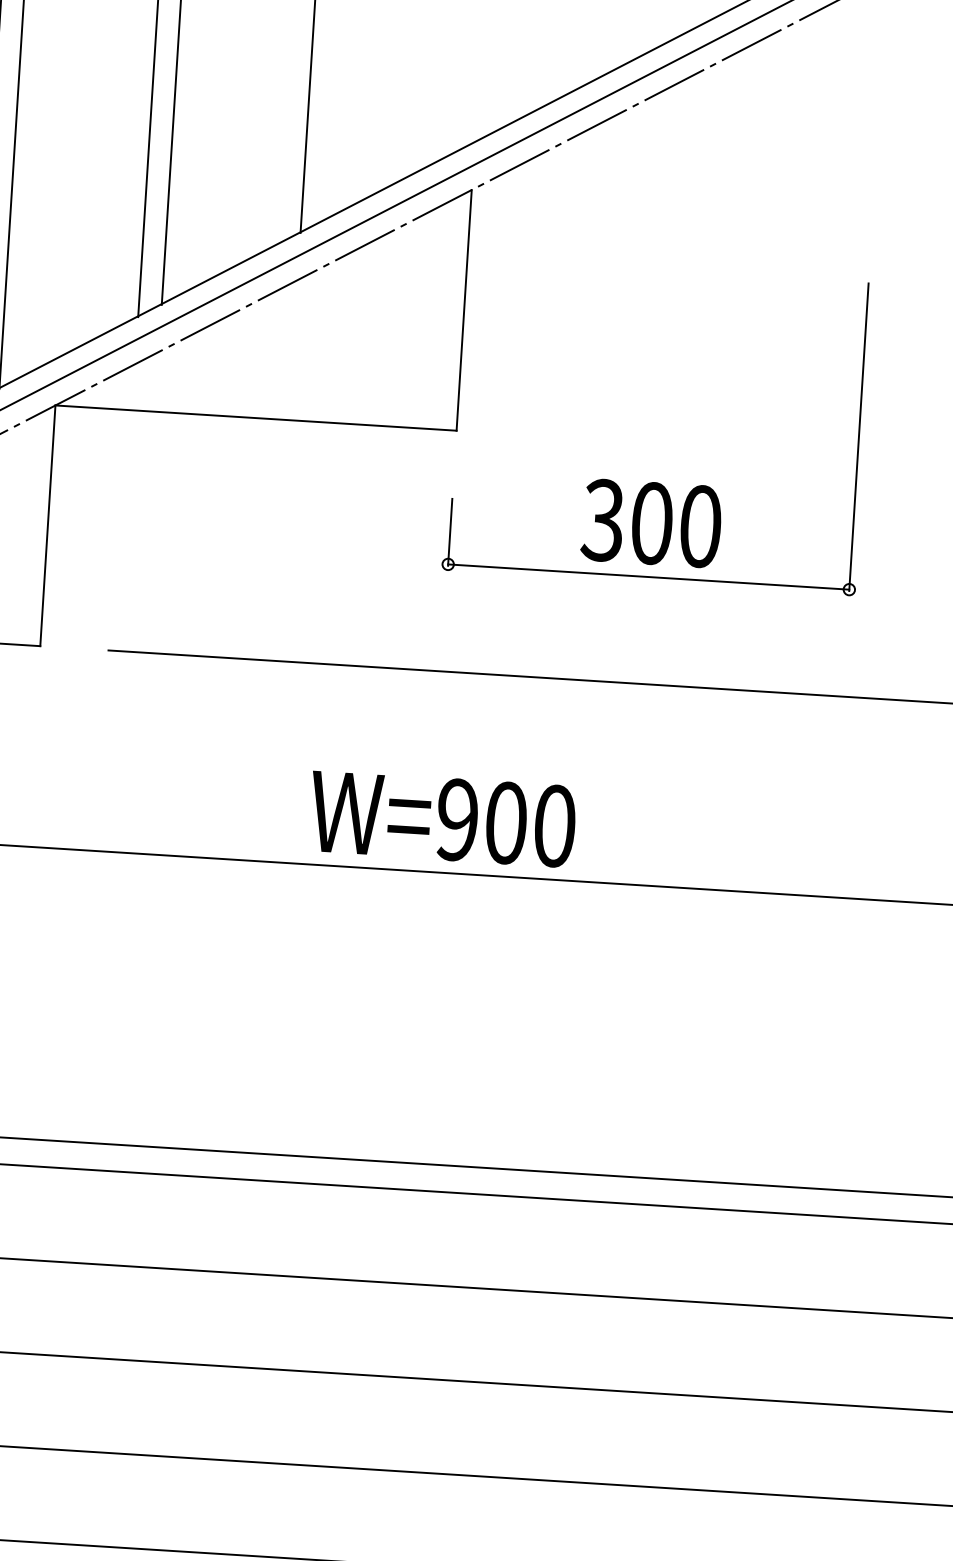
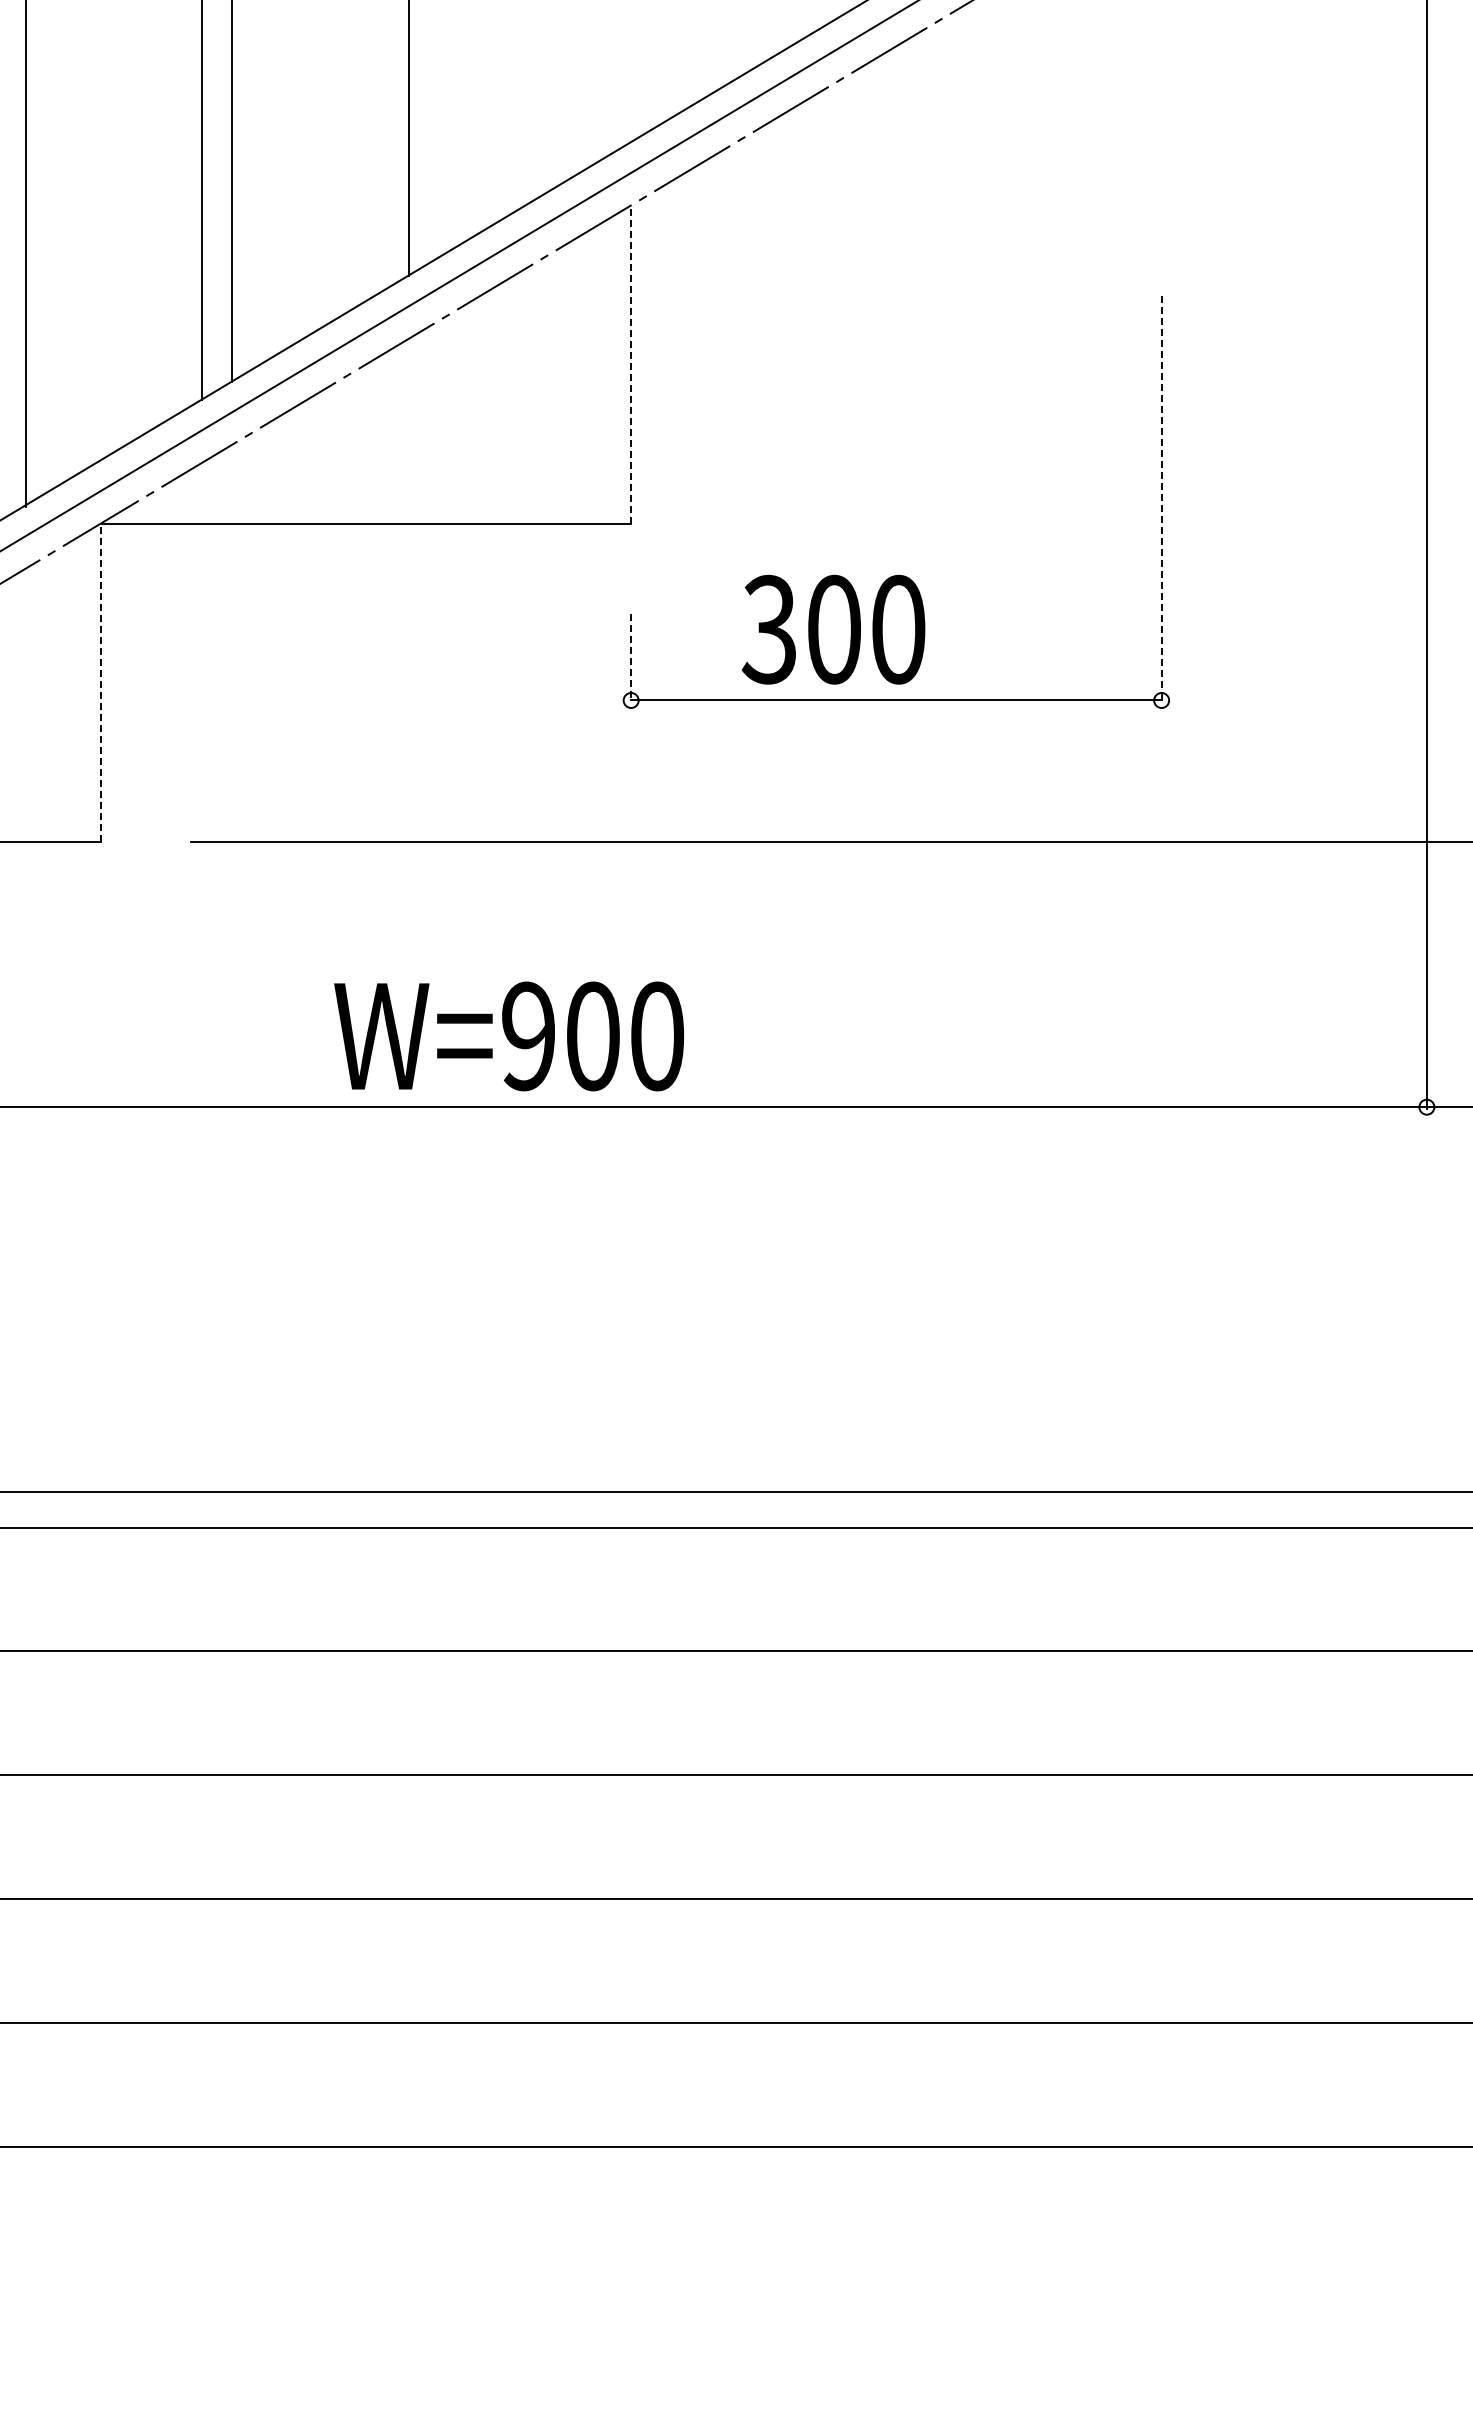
line: (464, 310) -> (631, 364), solid -> dashed
line: (858, 437) -> (1161, 499), solid -> dashed
text: (651, 523) -> (833, 629), moved
line: (47, 525) -> (100, 682), solid -> dashed
line: (450, 532) -> (631, 658), solid -> dashed
text: (443, 819) -> (509, 1036), moved

